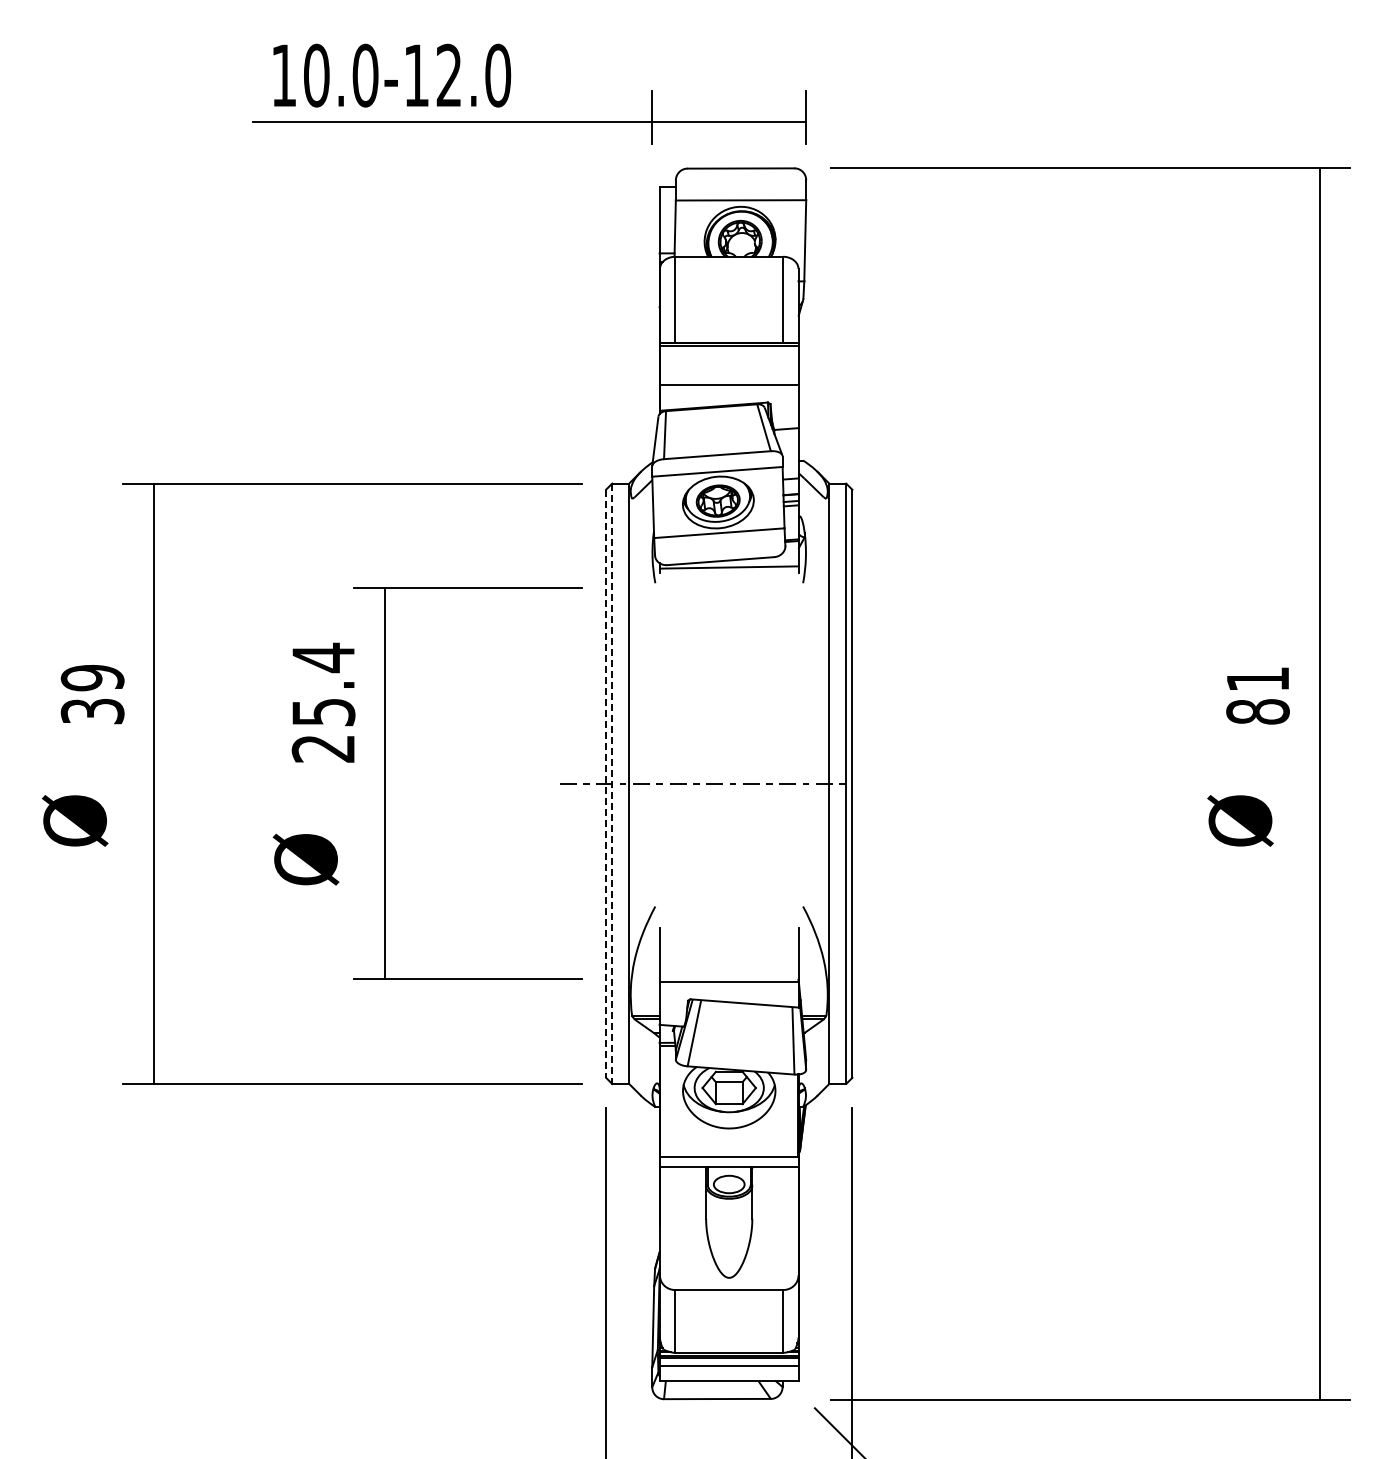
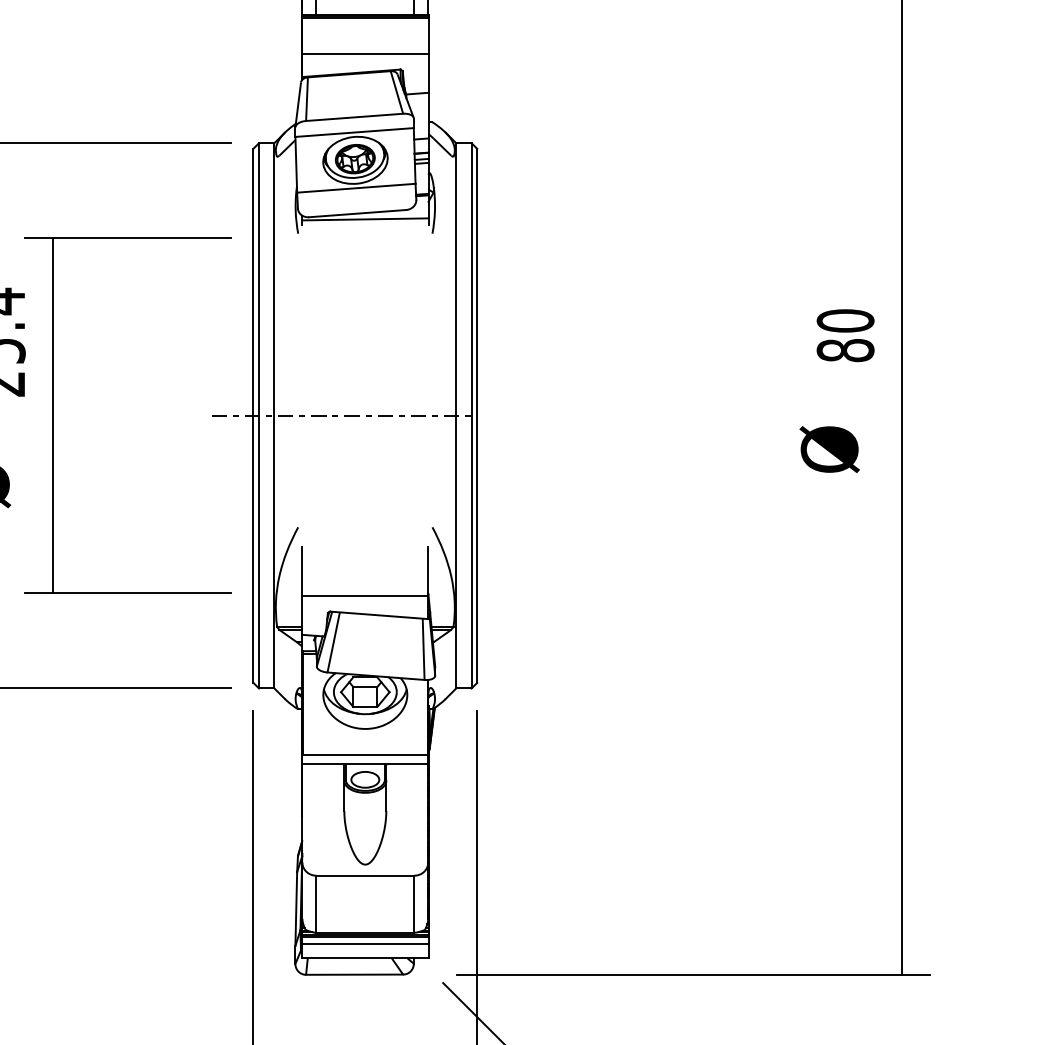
text: (1257, 679) -> (845, 321), 81 -> 80
line: (606, 784) -> (253, 416), dashed -> solid
line: (612, 784) -> (259, 416), dashed -> solid

